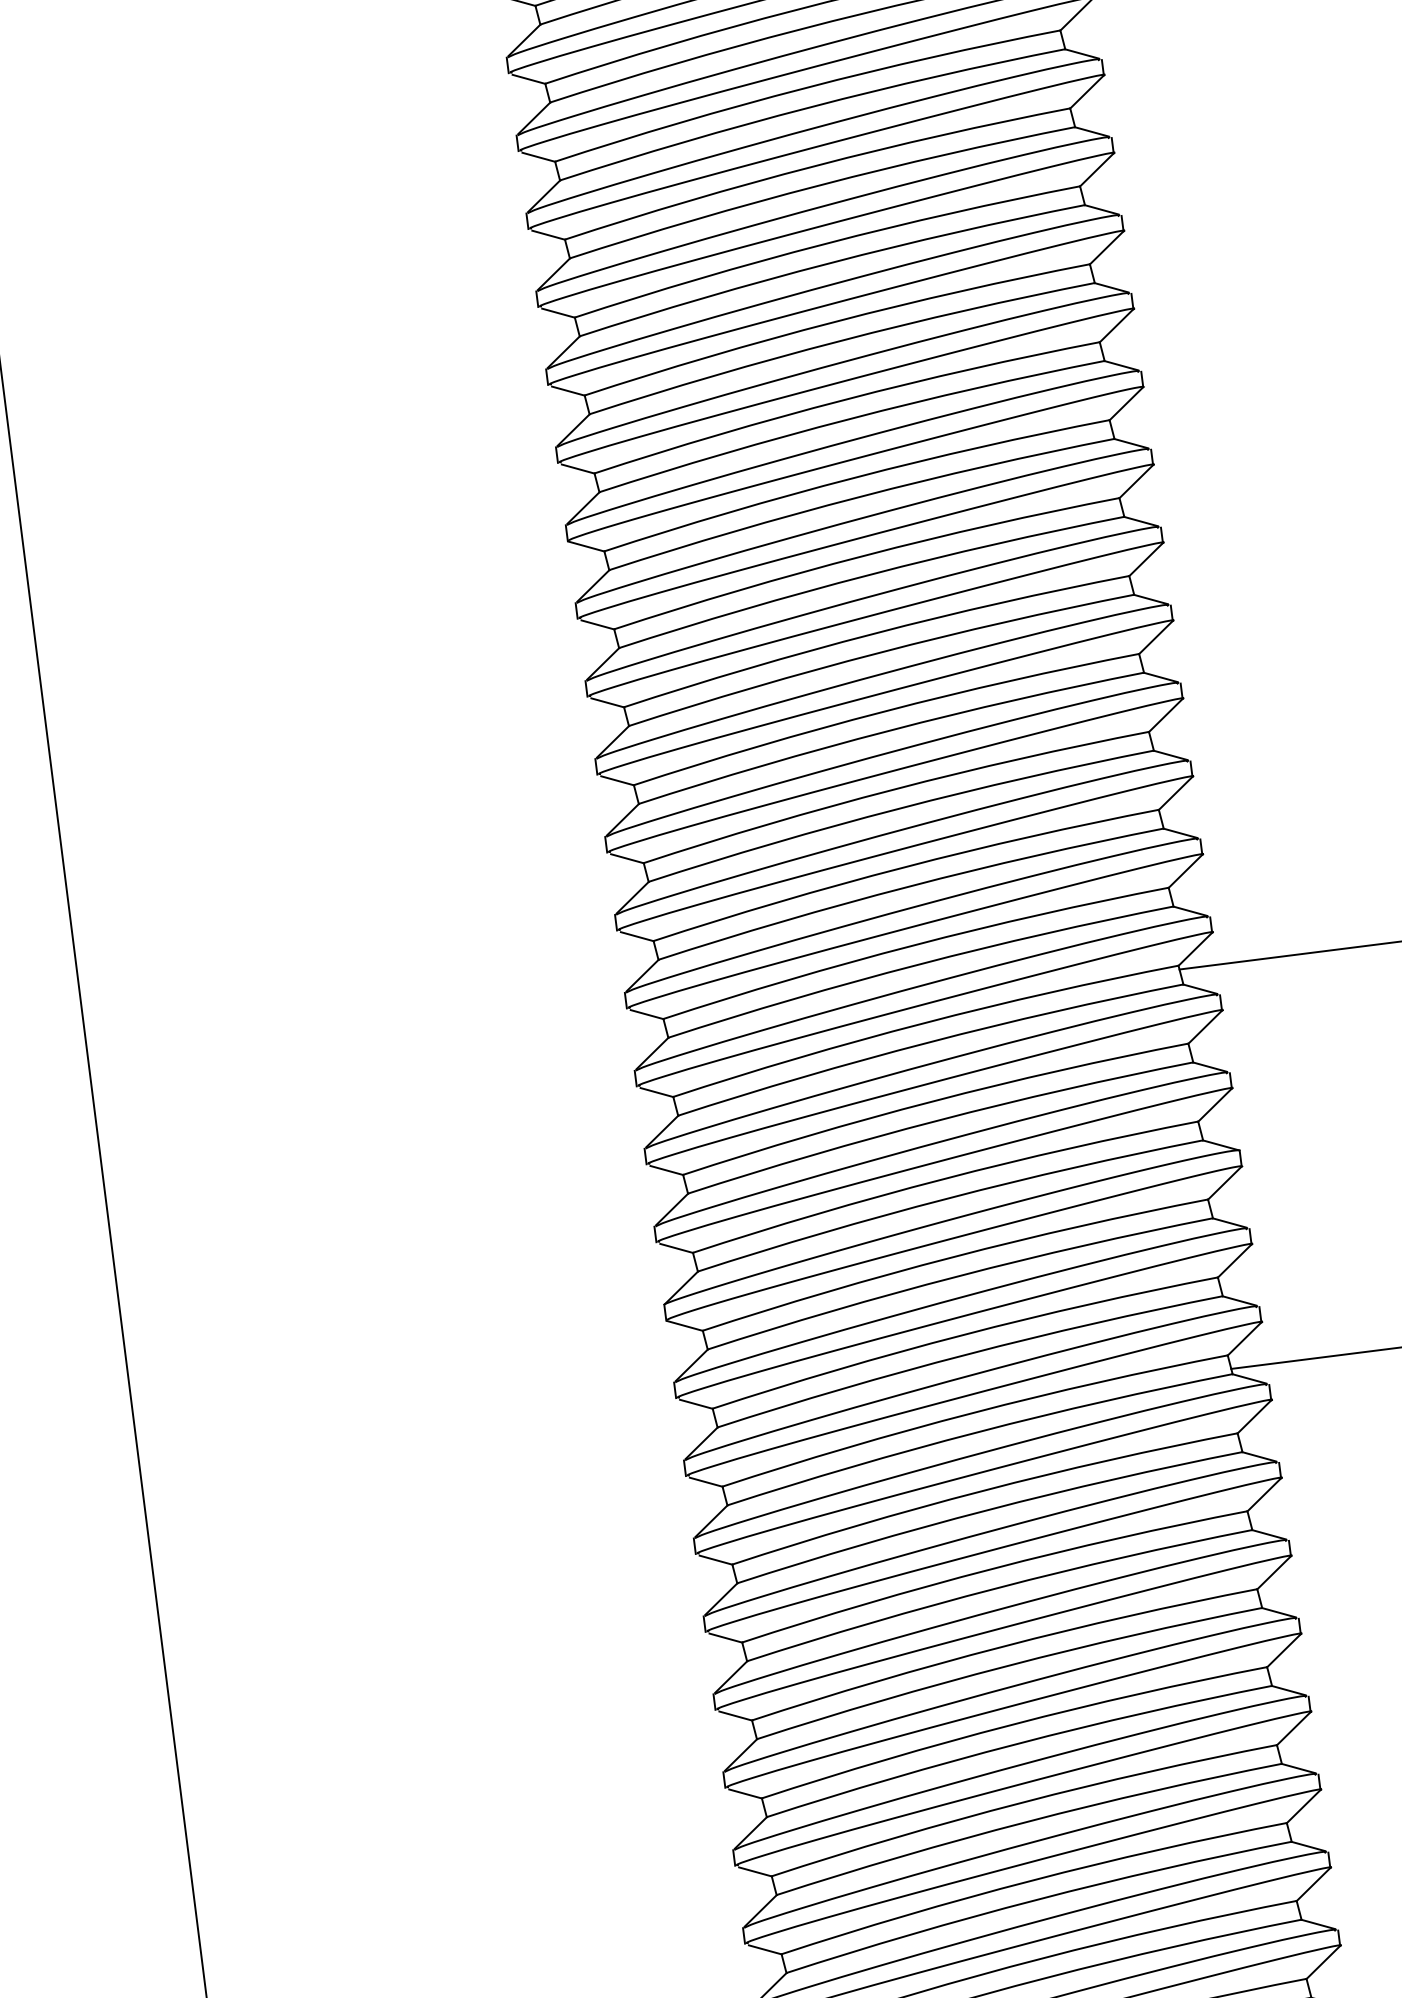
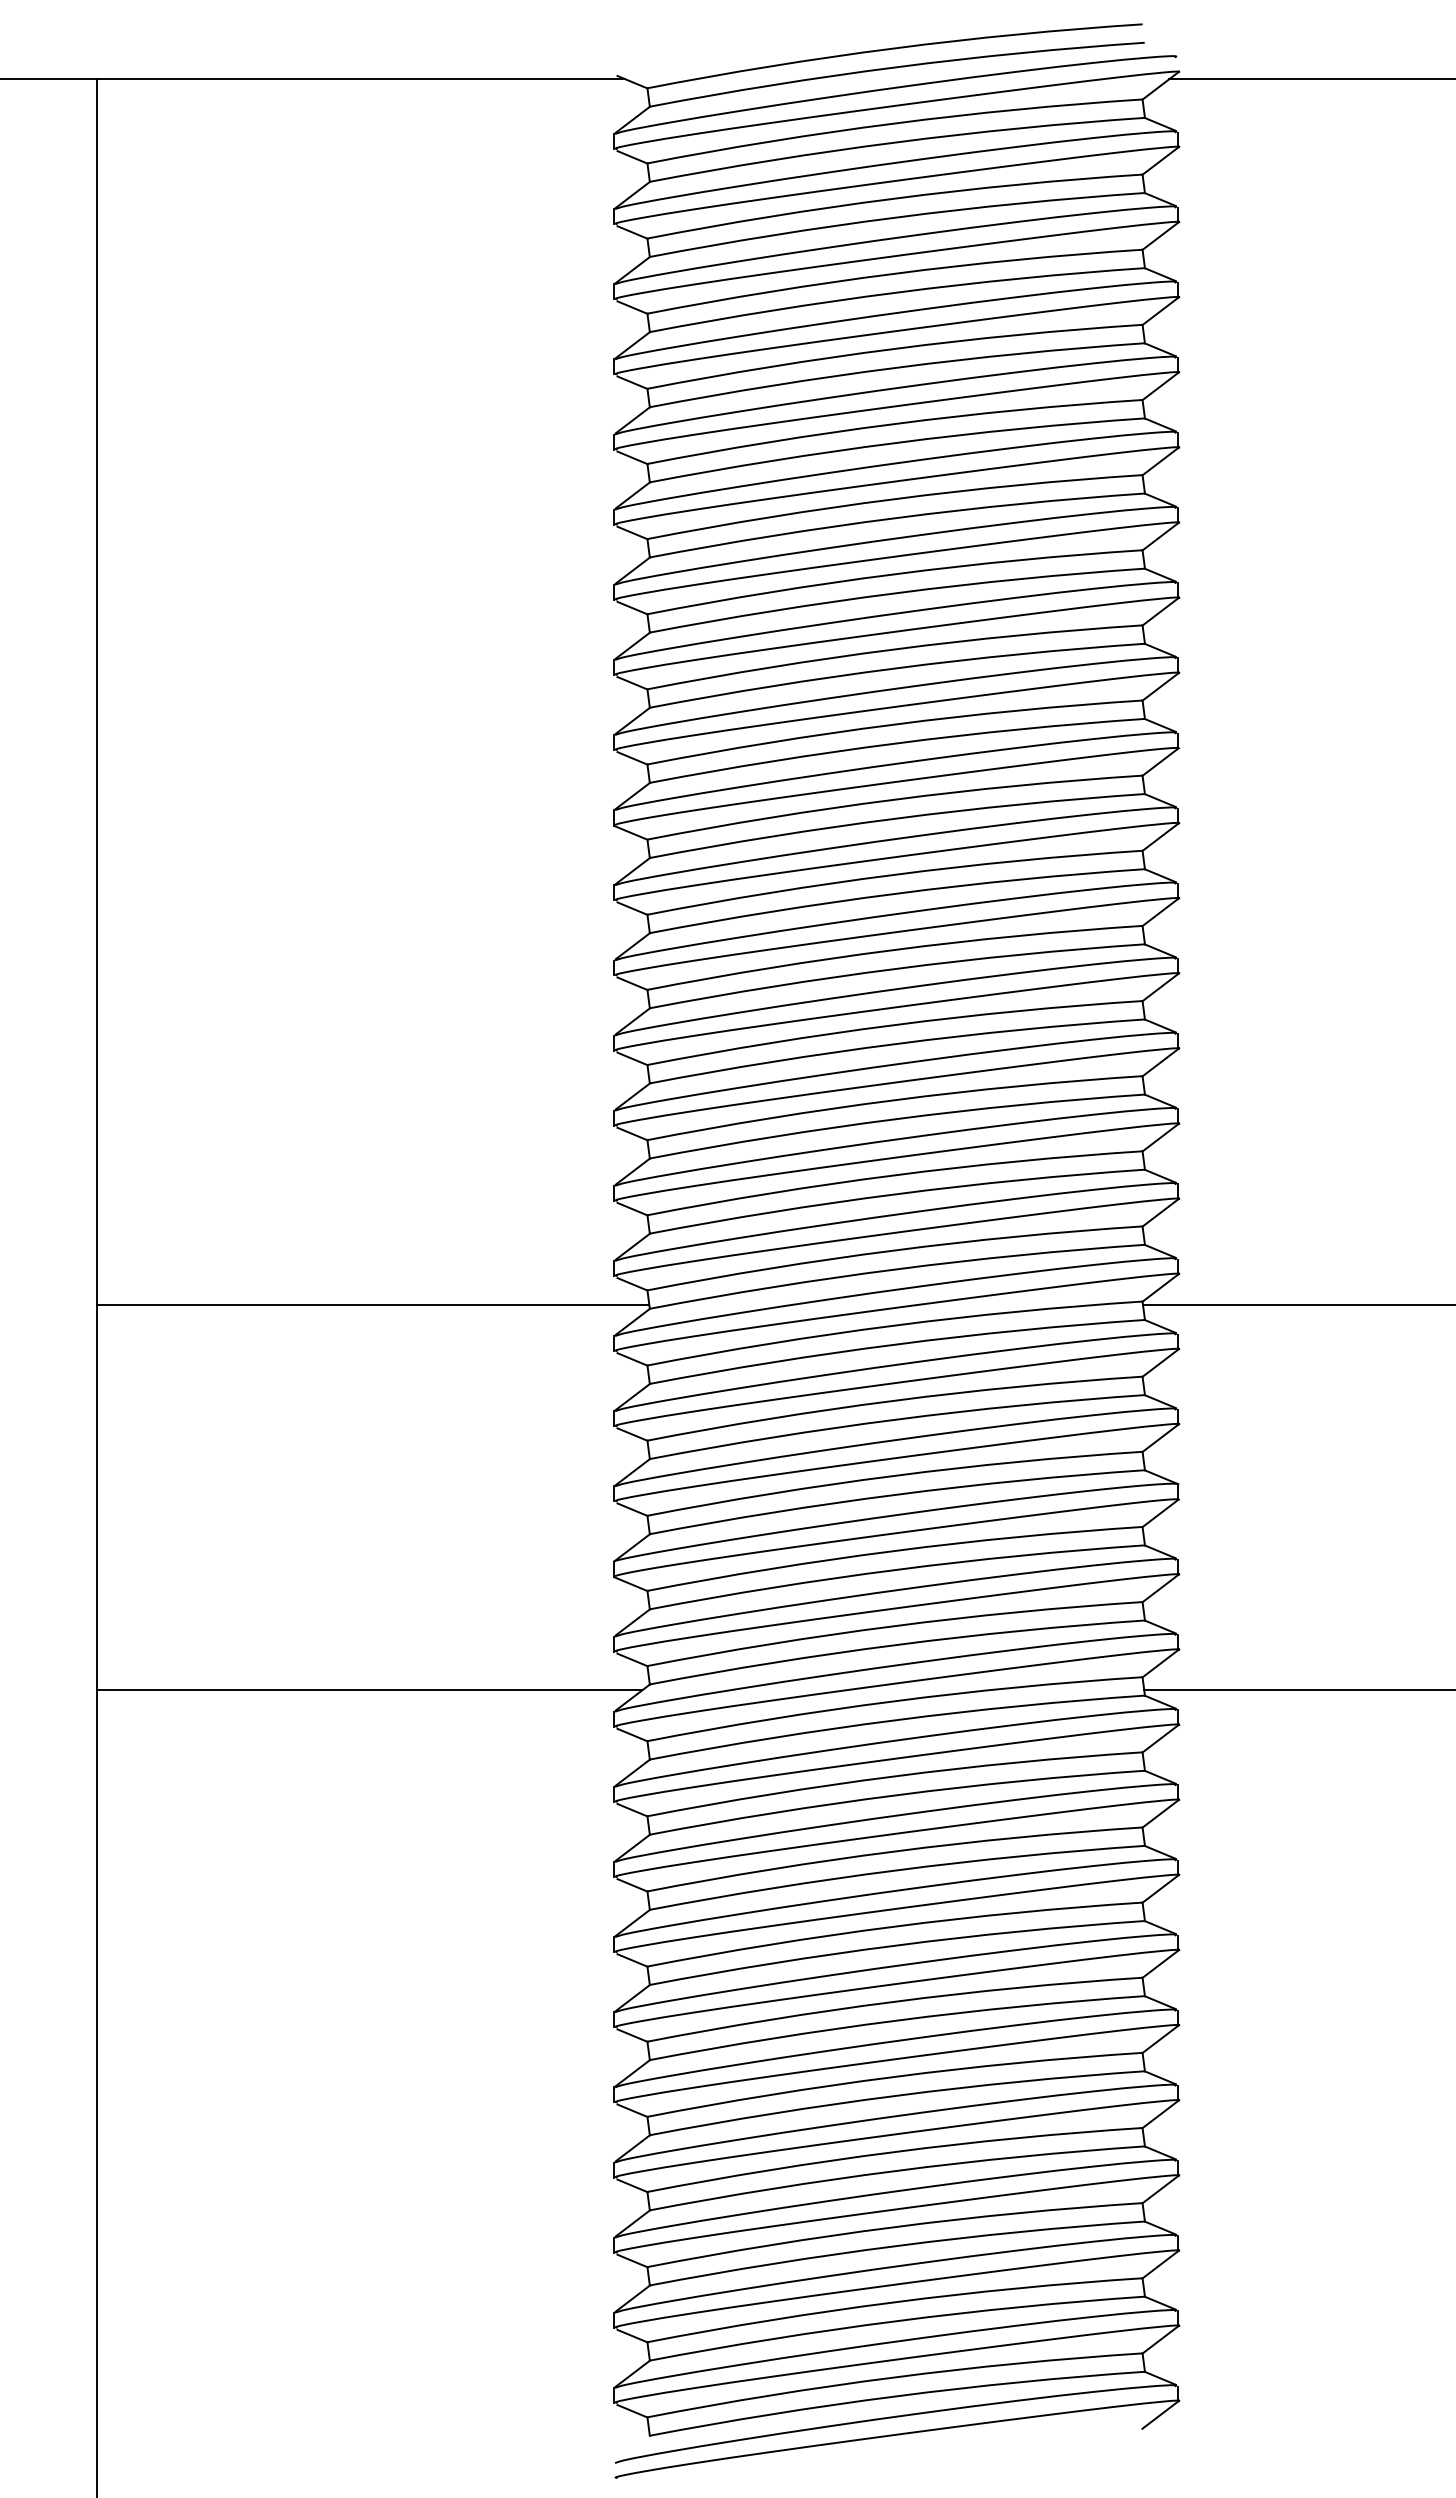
line: (380, 1070) -> (372, 1305), added
line: (427, 1470) -> (369, 1690), added

